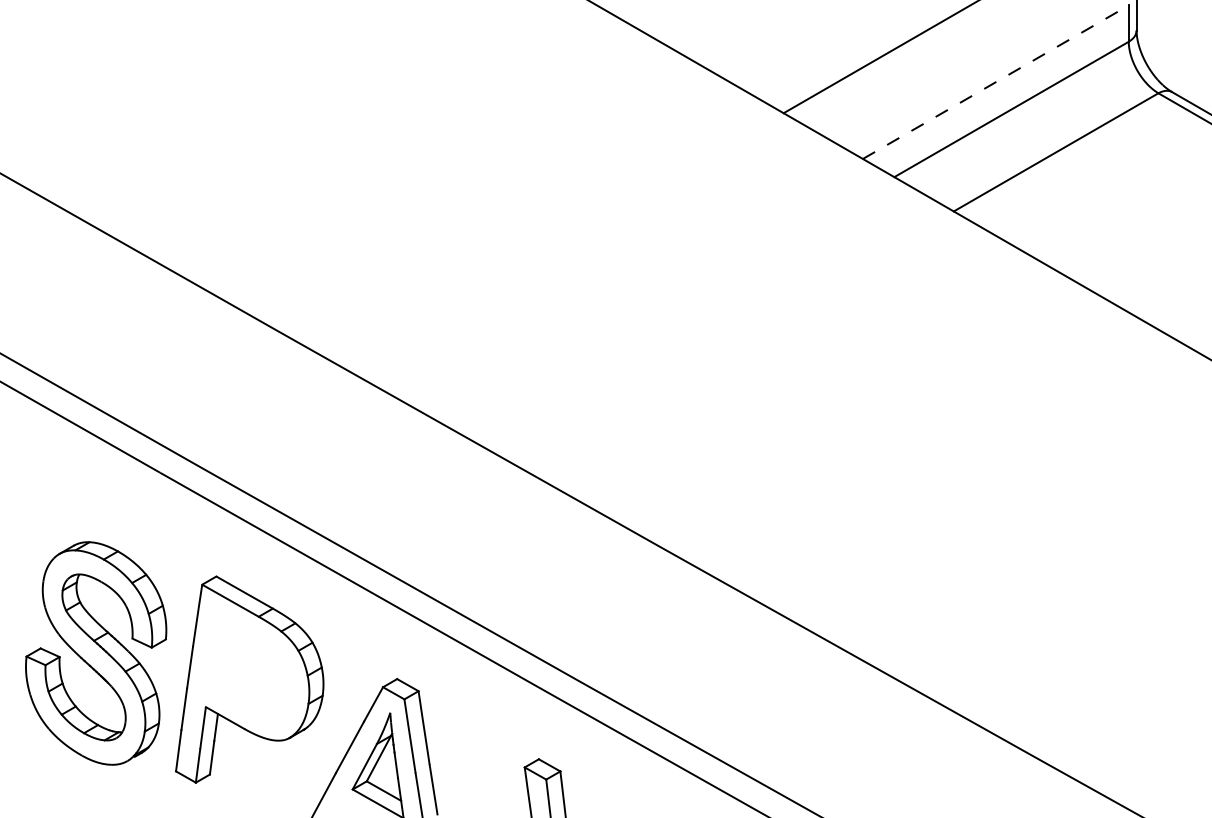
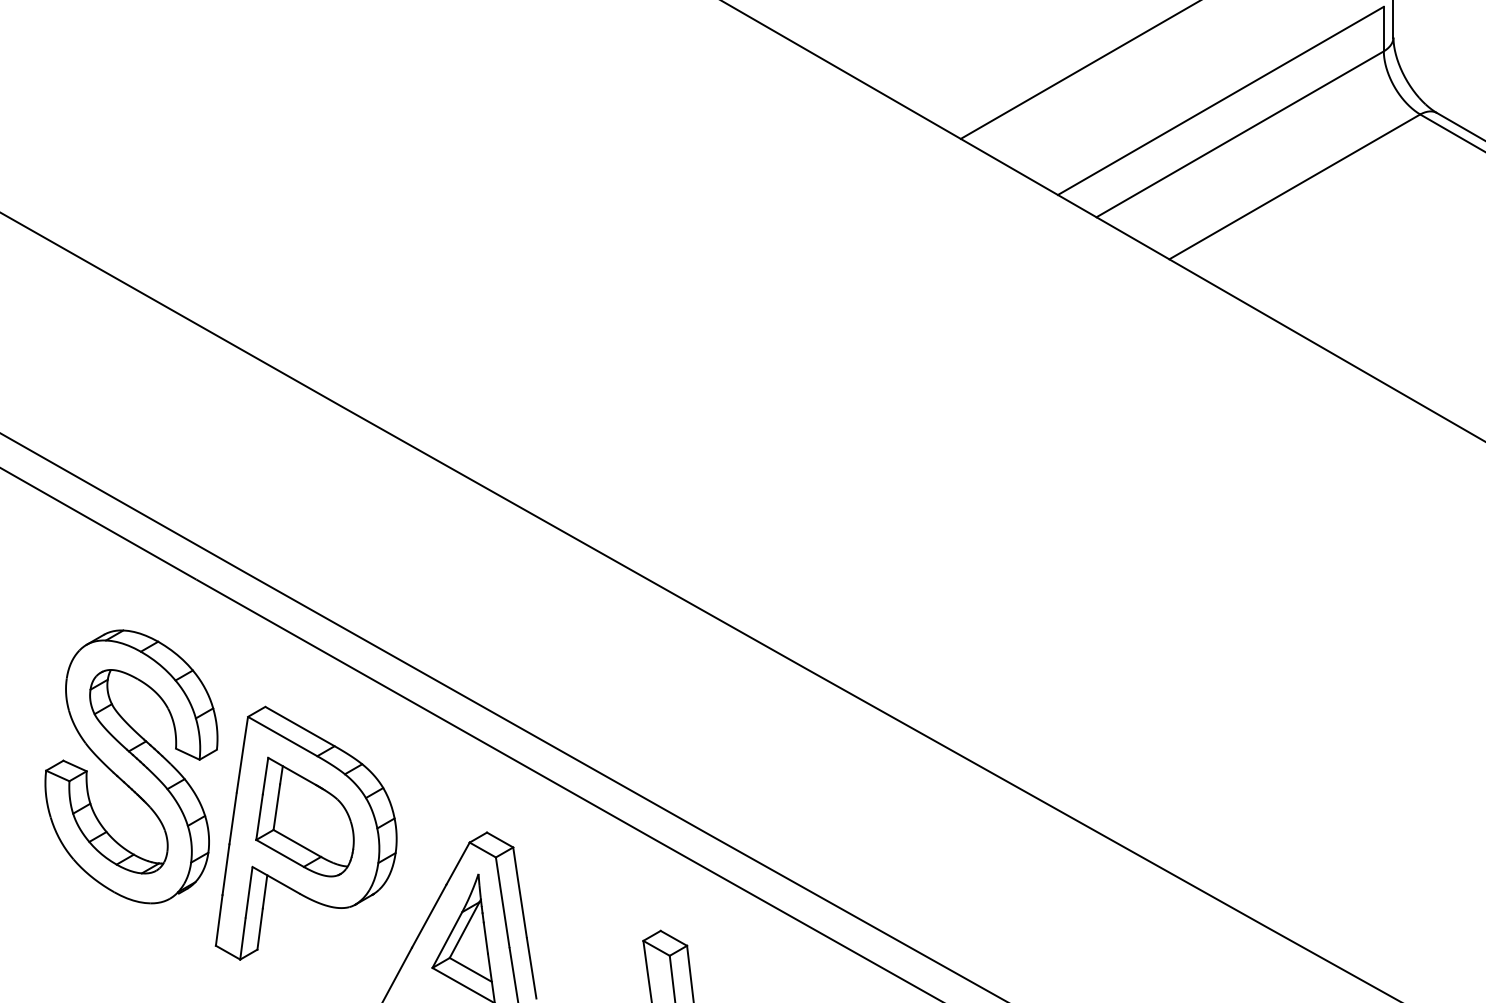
line: (996, 81) -> (1221, 100), dashed -> solid
part: (96, 653) -> (131, 766), moved
part: (248, 666) -> (304, 817), added

